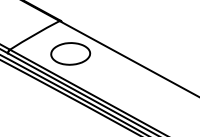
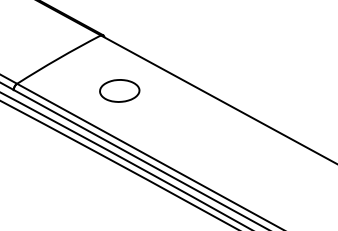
part: (70, 53) -> (119, 90), size x0.6

